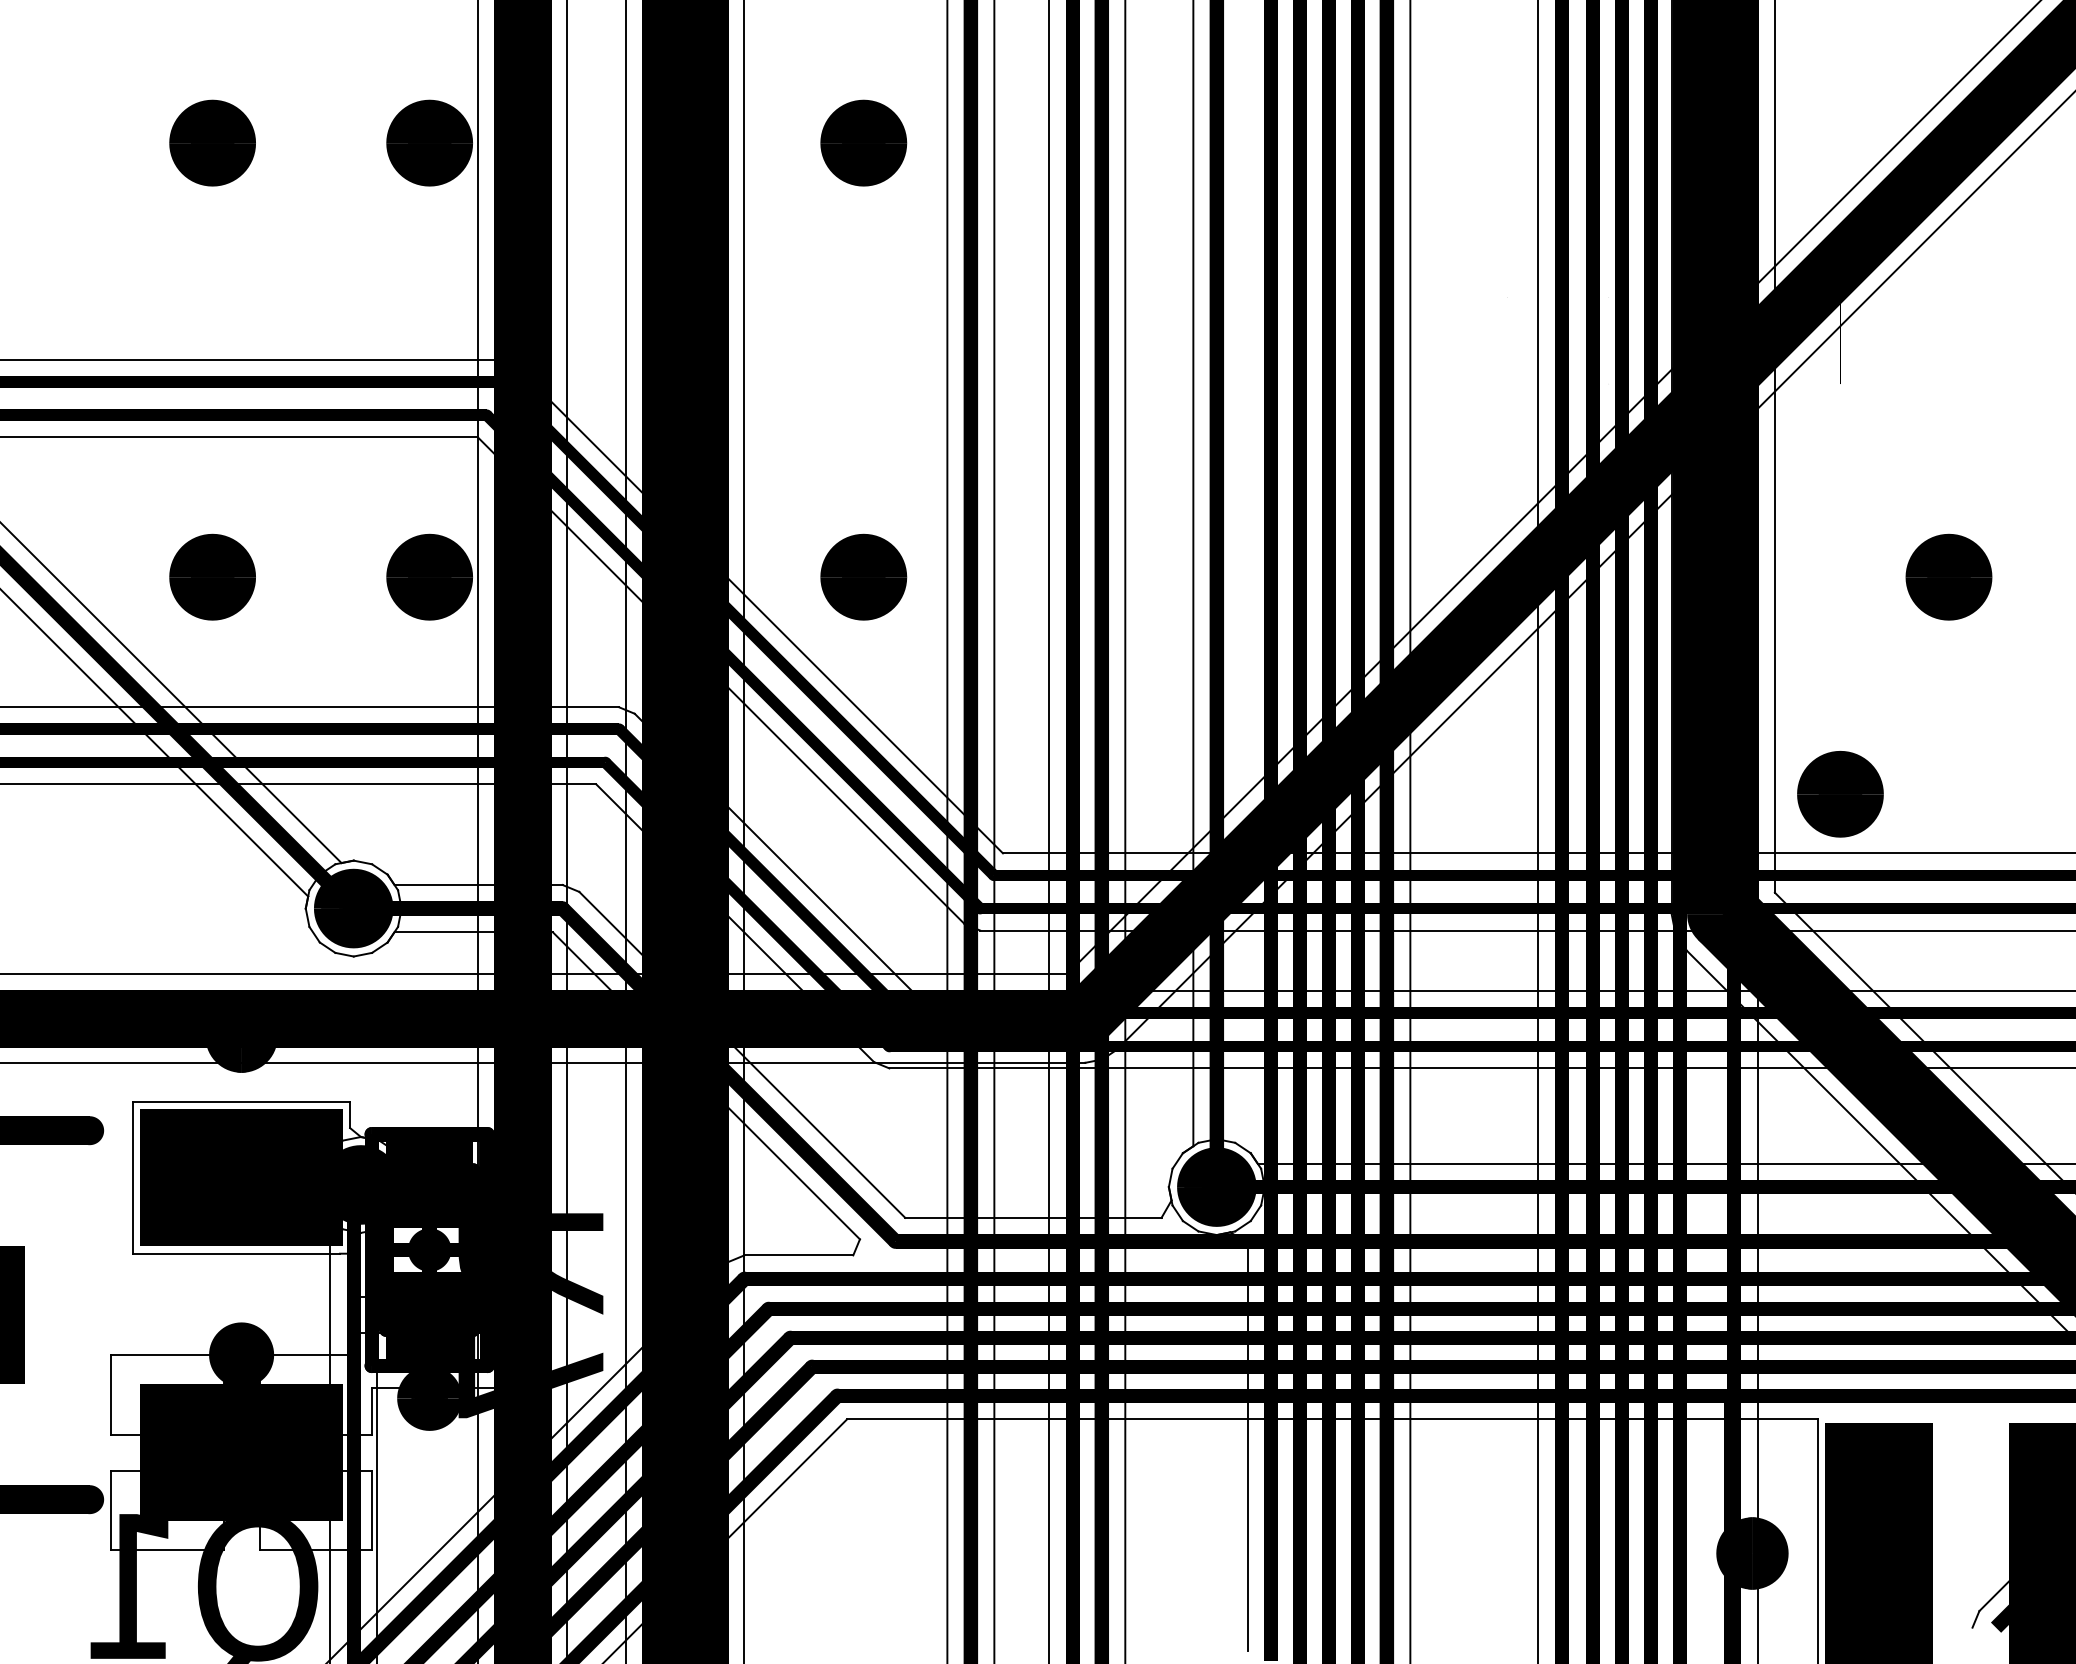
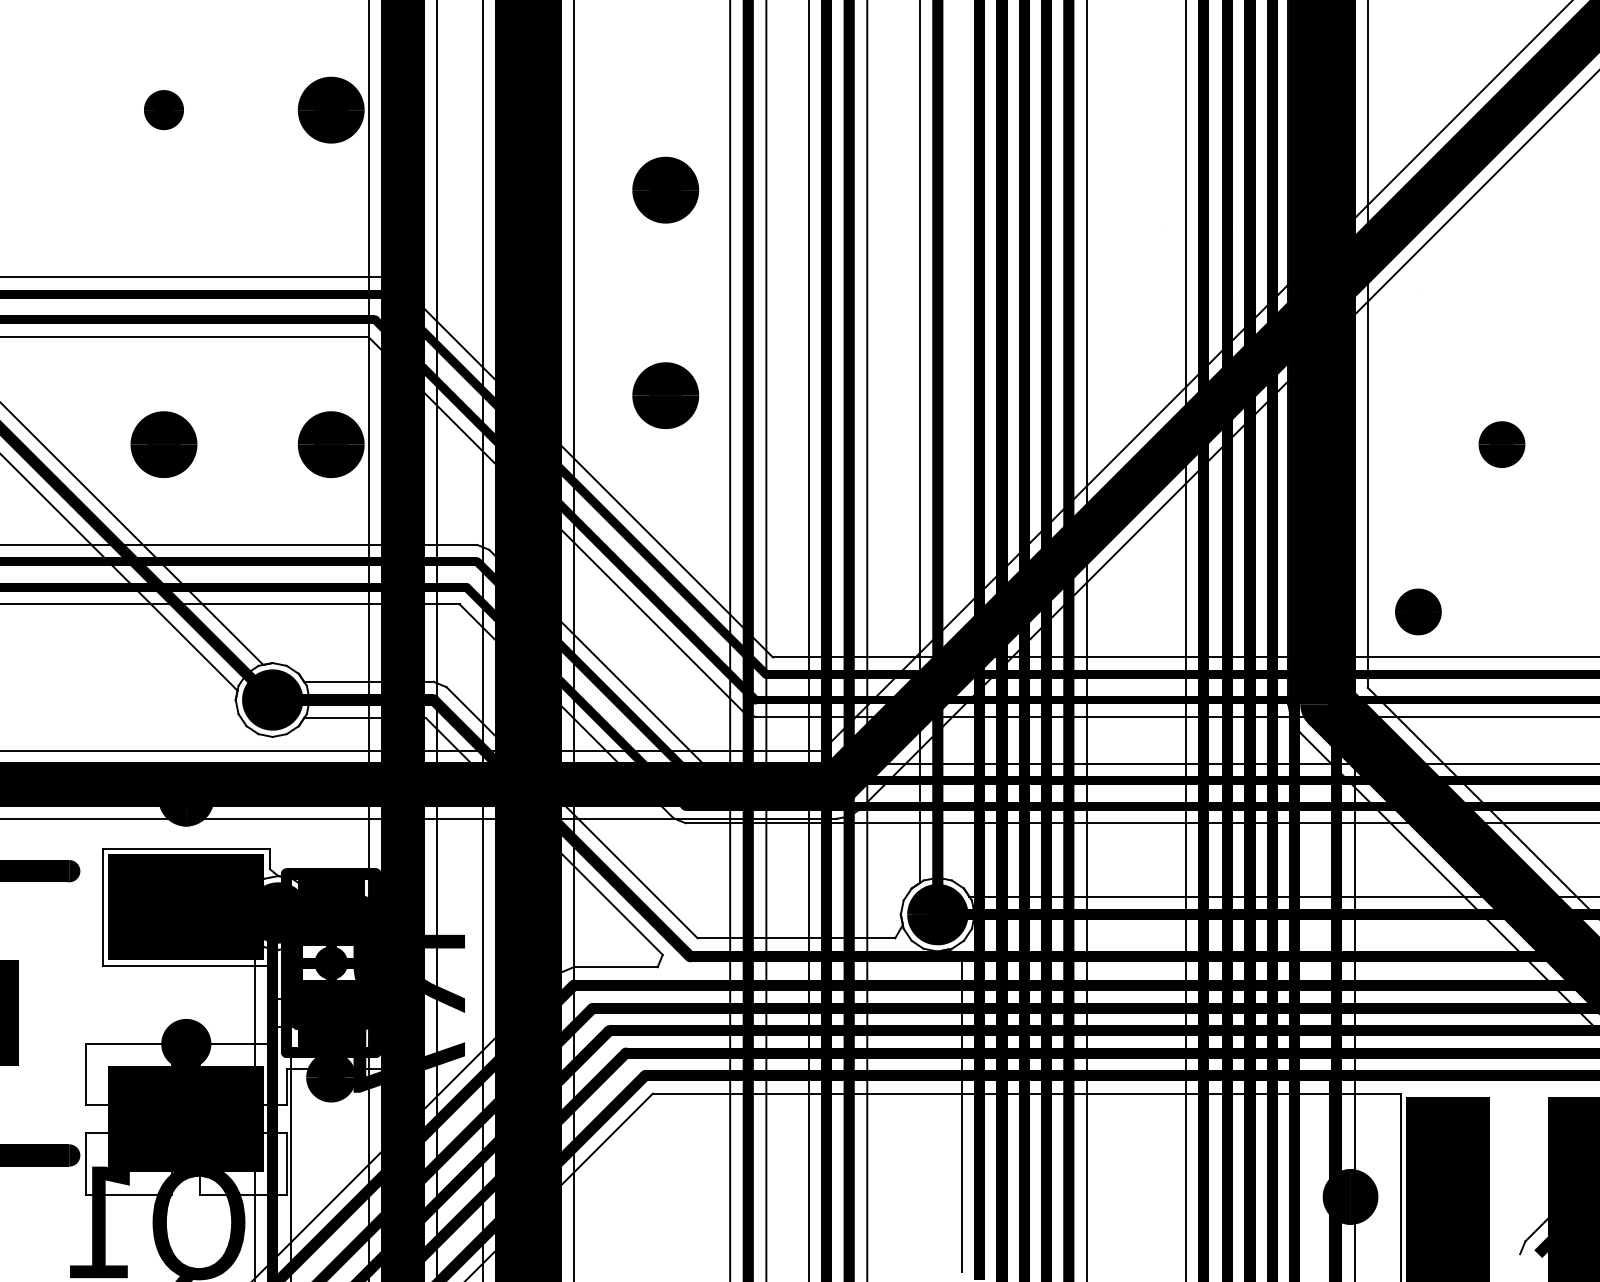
part: (212, 142) -> (163, 109), size x0.6
part: (863, 142) -> (665, 189), moved
part: (863, 577) -> (665, 395), moved
part: (1948, 577) -> (1501, 444), size x0.7
part: (1840, 793) -> (1418, 611), size x0.7

